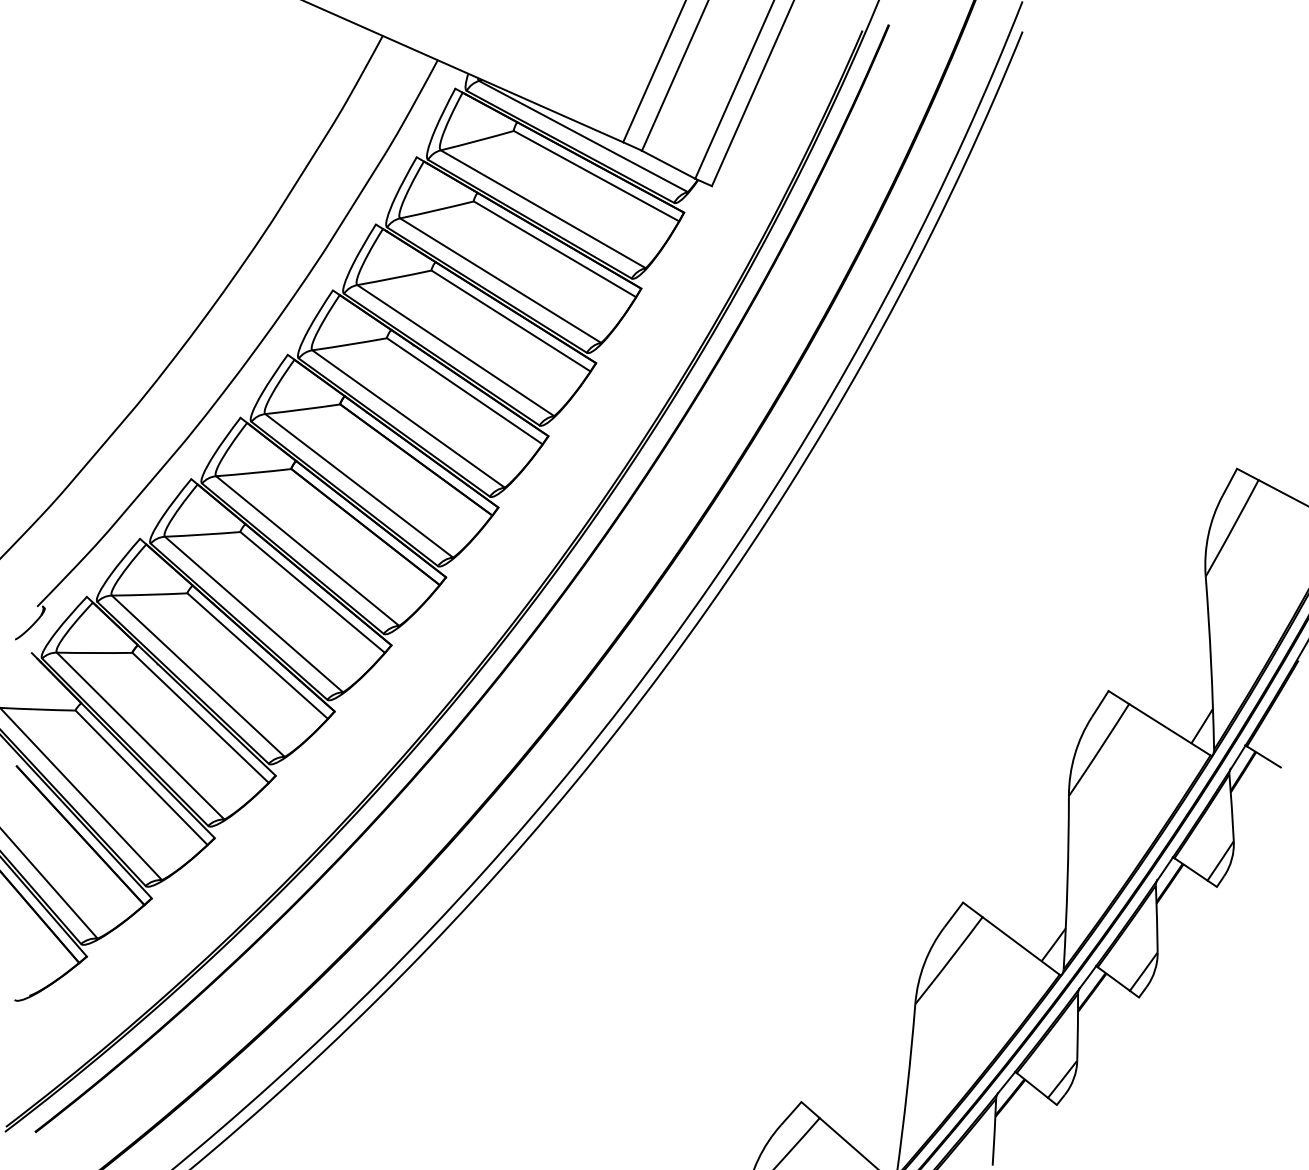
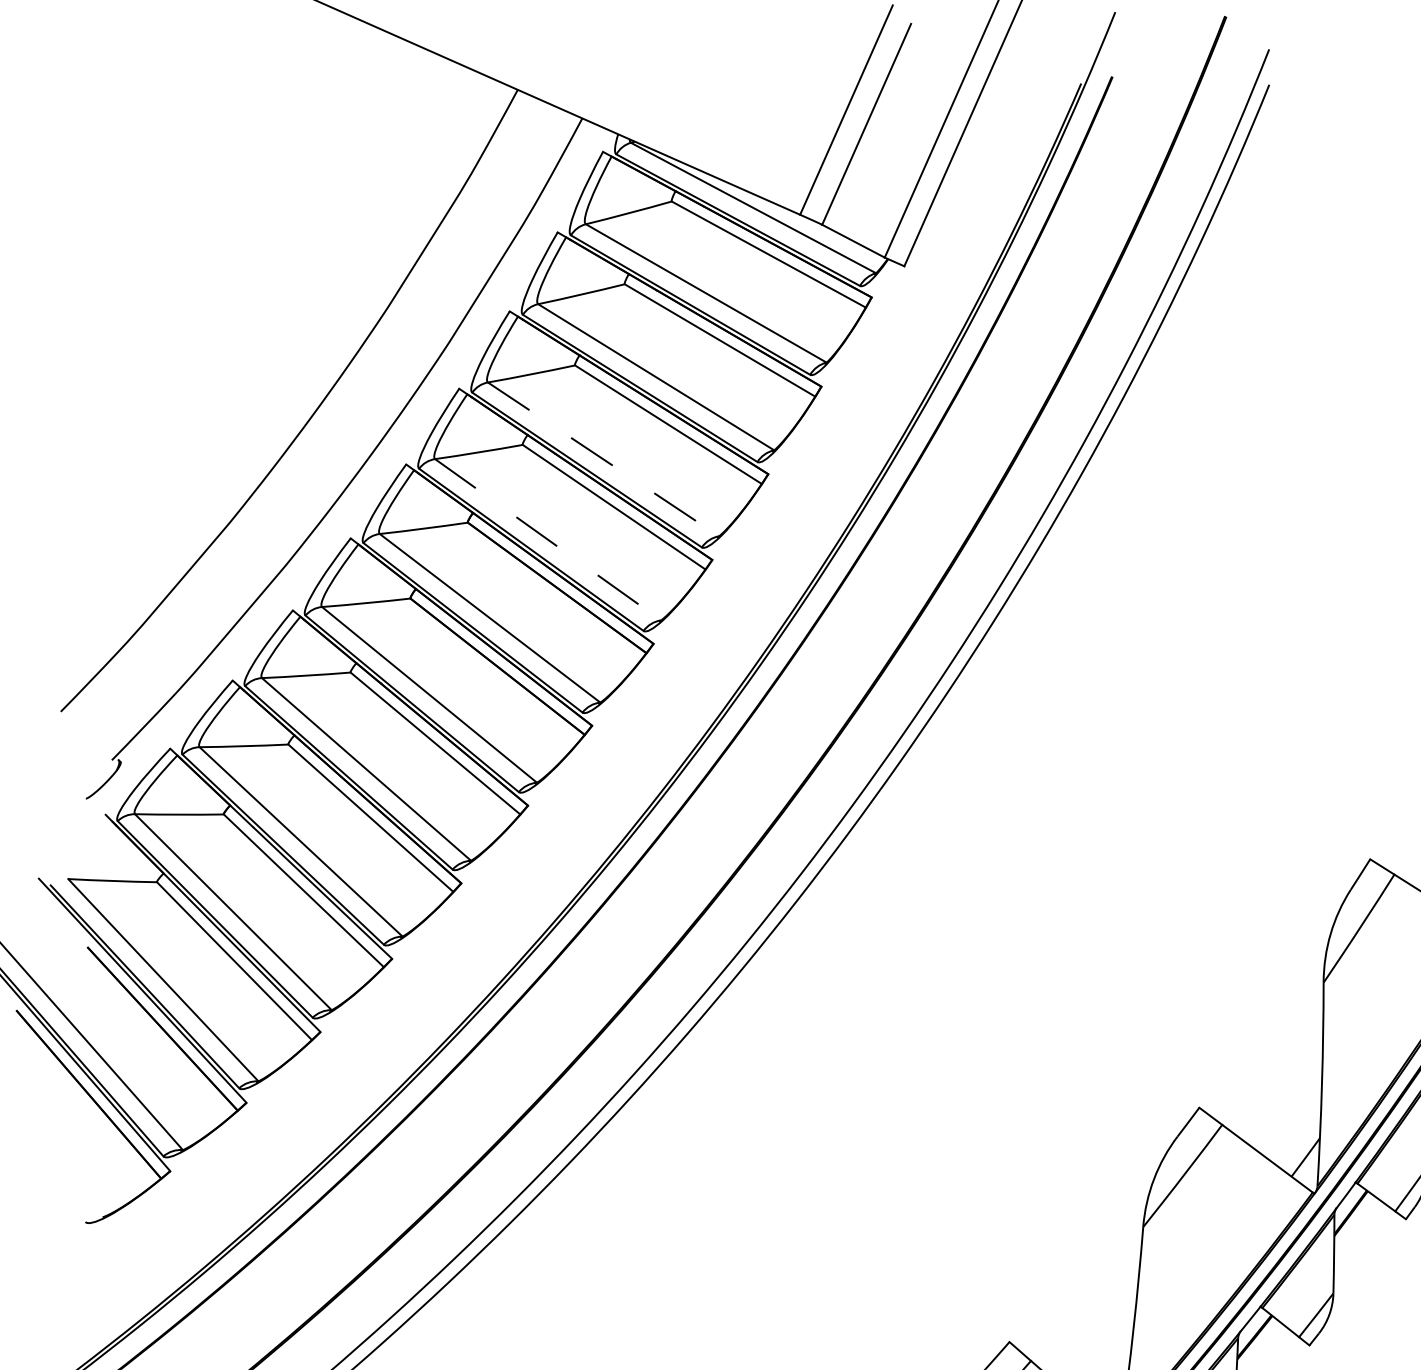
line: (456, 350) -> (604, 459), solid -> dashed
line: (408, 419) -> (547, 540), solid -> dashed

